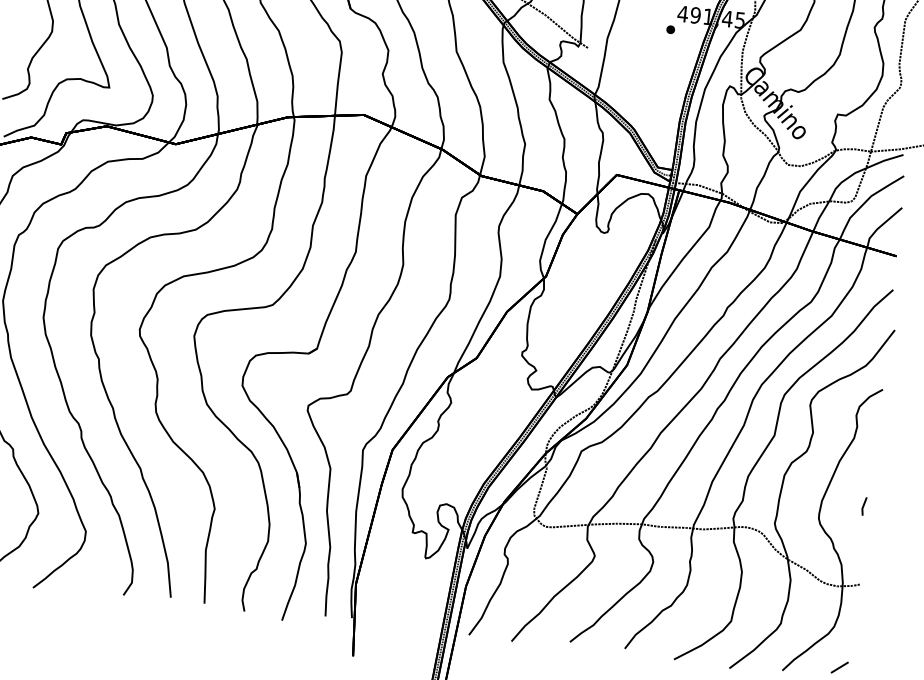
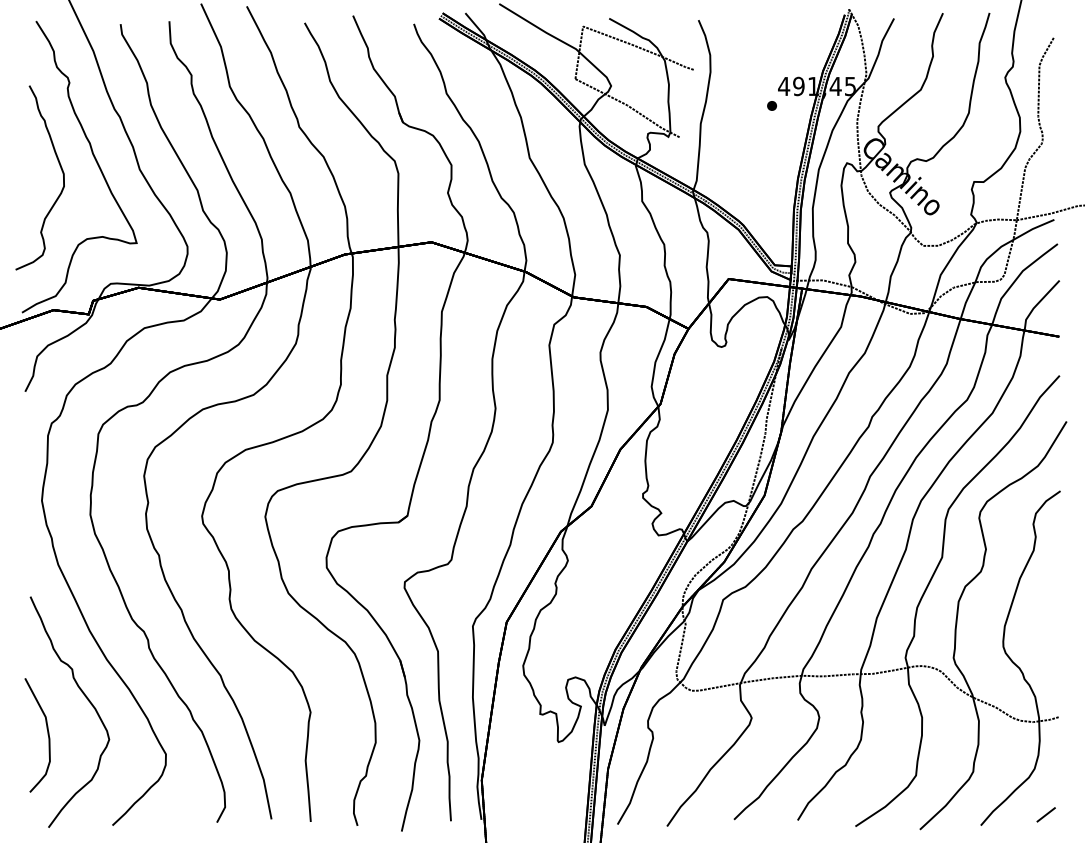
line: (863, 505) -> (1053, 626), removed

